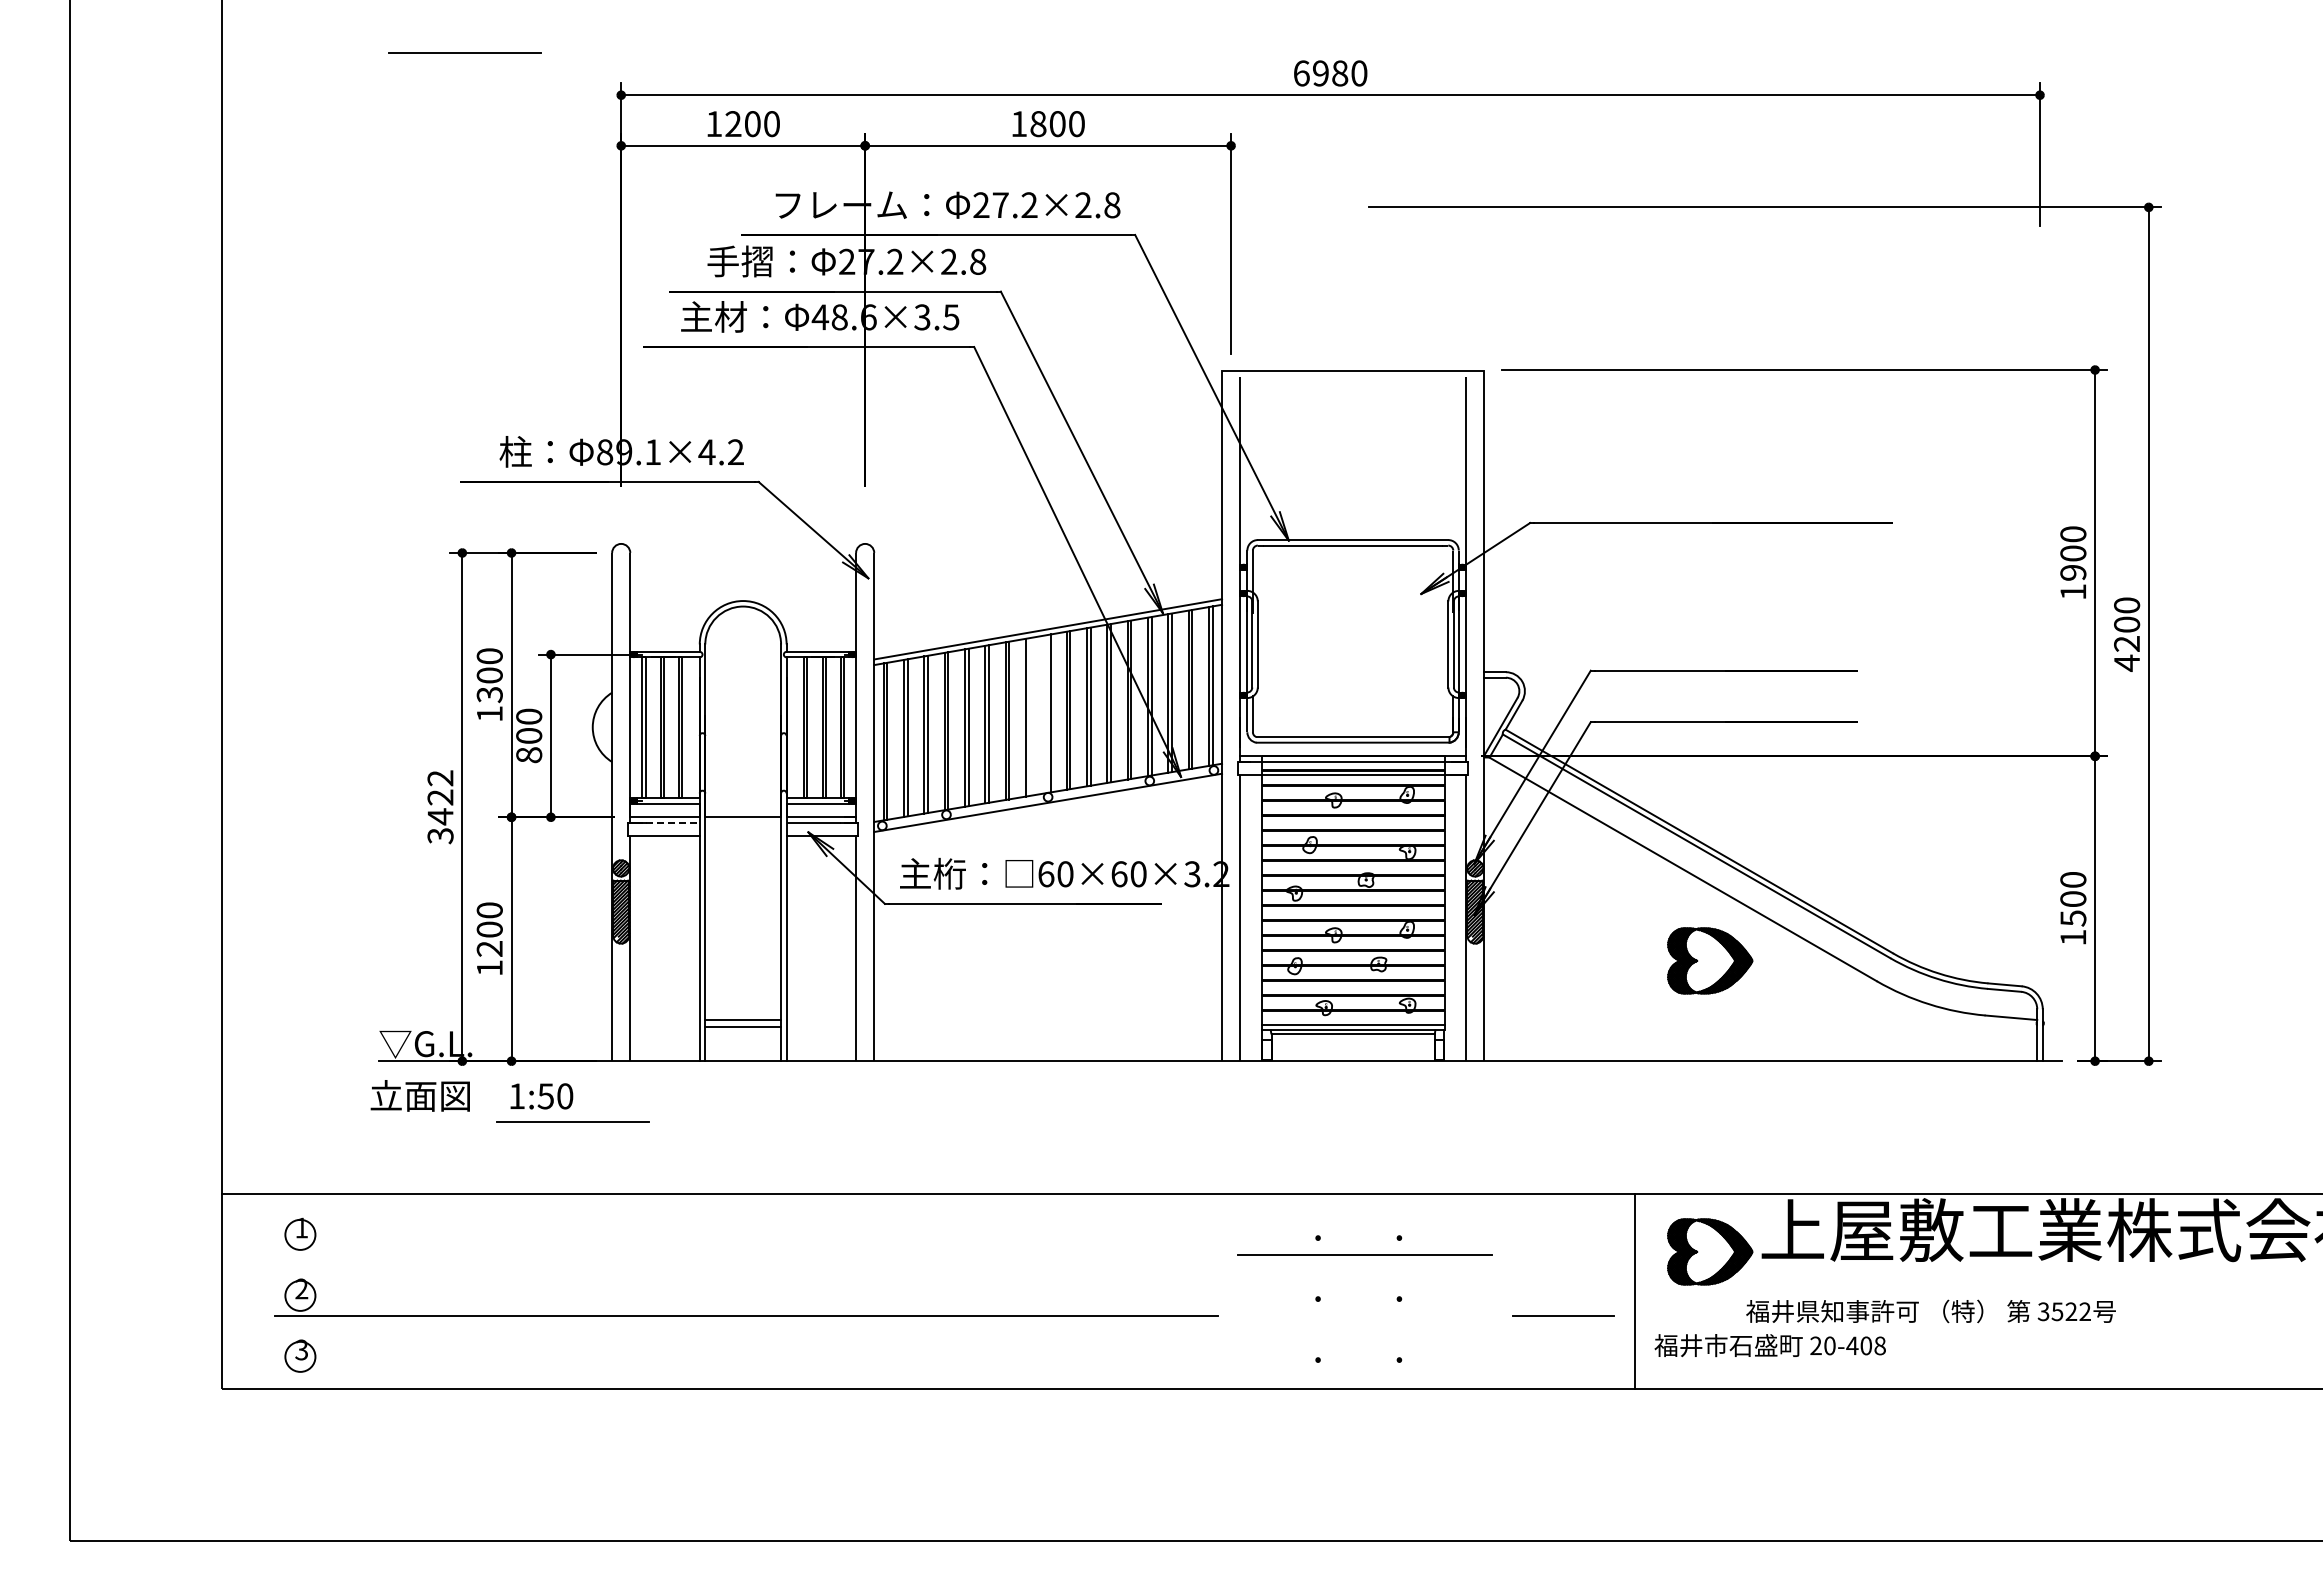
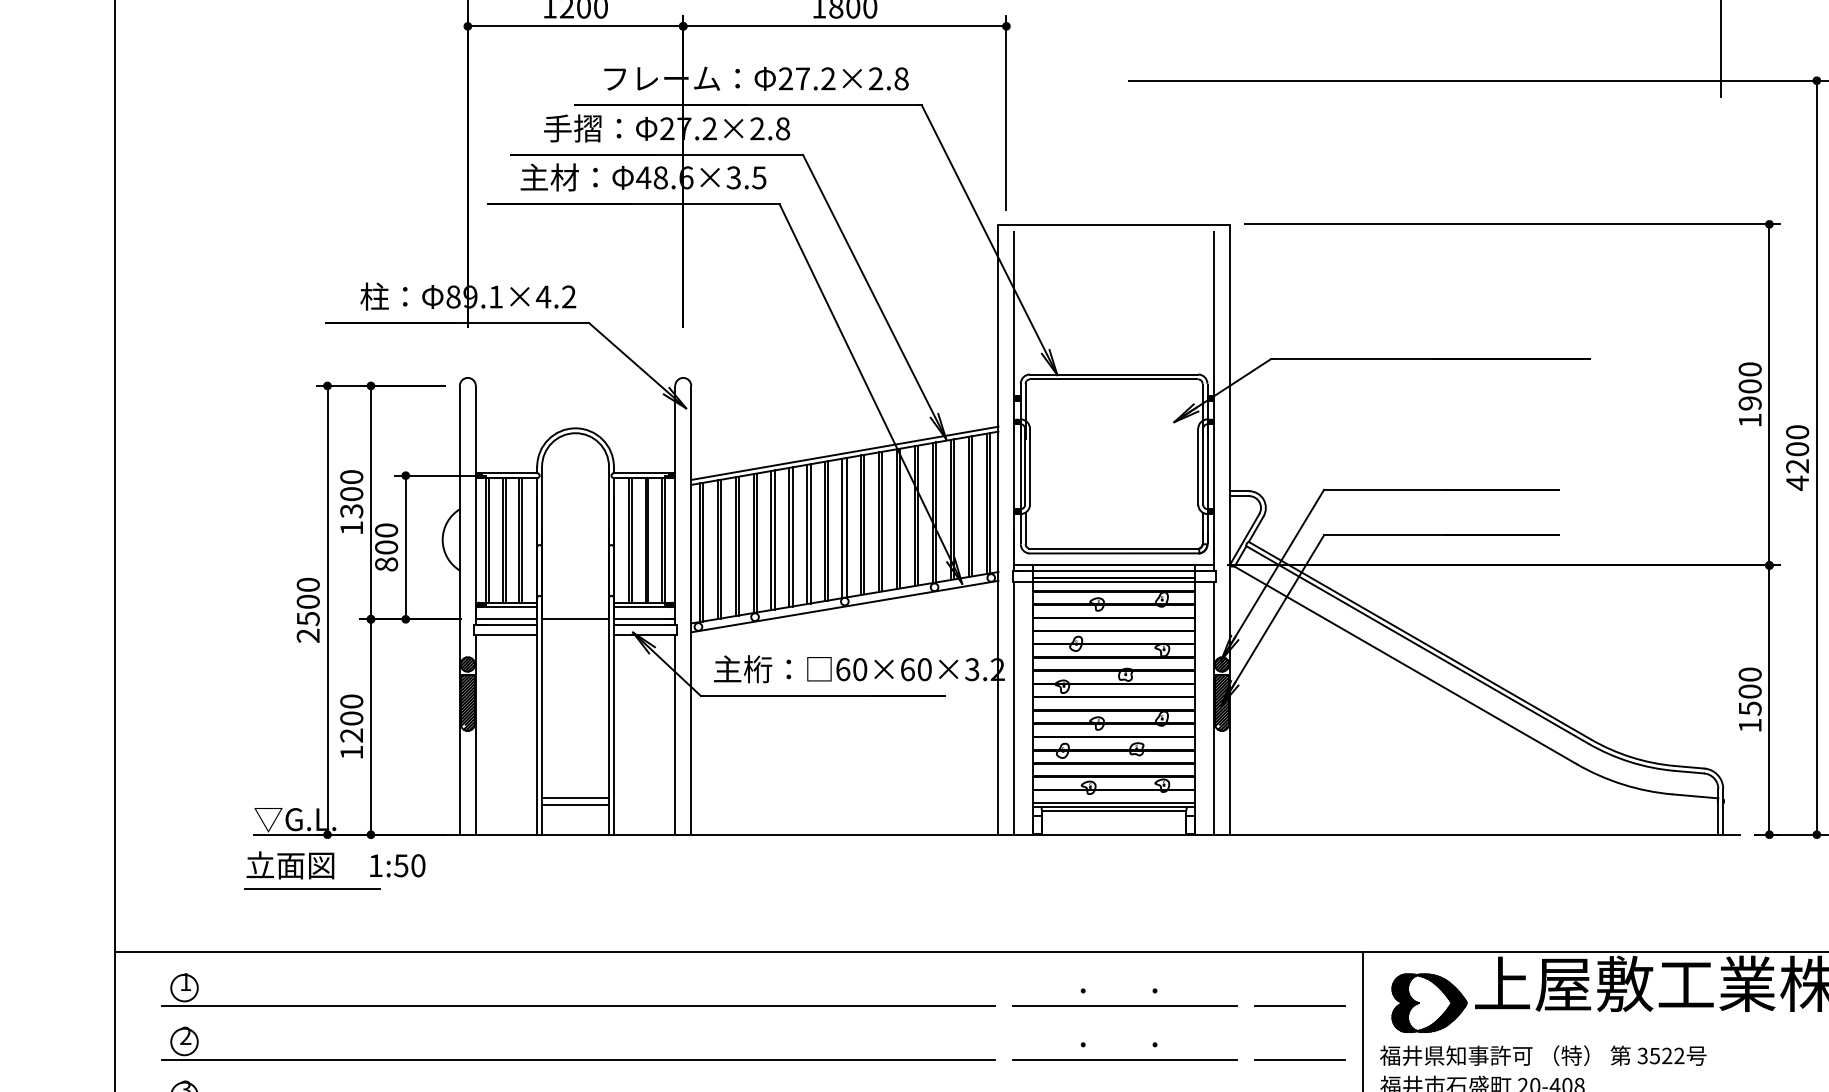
line: (1045, 714) -> (842, 528), added
line: (1029, 717) -> (828, 531), added
text: (440, 807) -> (308, 610), 3422 -> 2500
line: (673, 823) -> (513, 624), dashed -> solid
part: (1710, 960) -> (1429, 745), removed
line: (572, 1121) -> (311, 887), moved
line: (745, 1255) -> (577, 1006), added
line: (1563, 1255) -> (1299, 1006), added
text: (1930, 1311) -> (1542, 1055), moved
line: (1365, 1316) -> (1125, 1060), added

